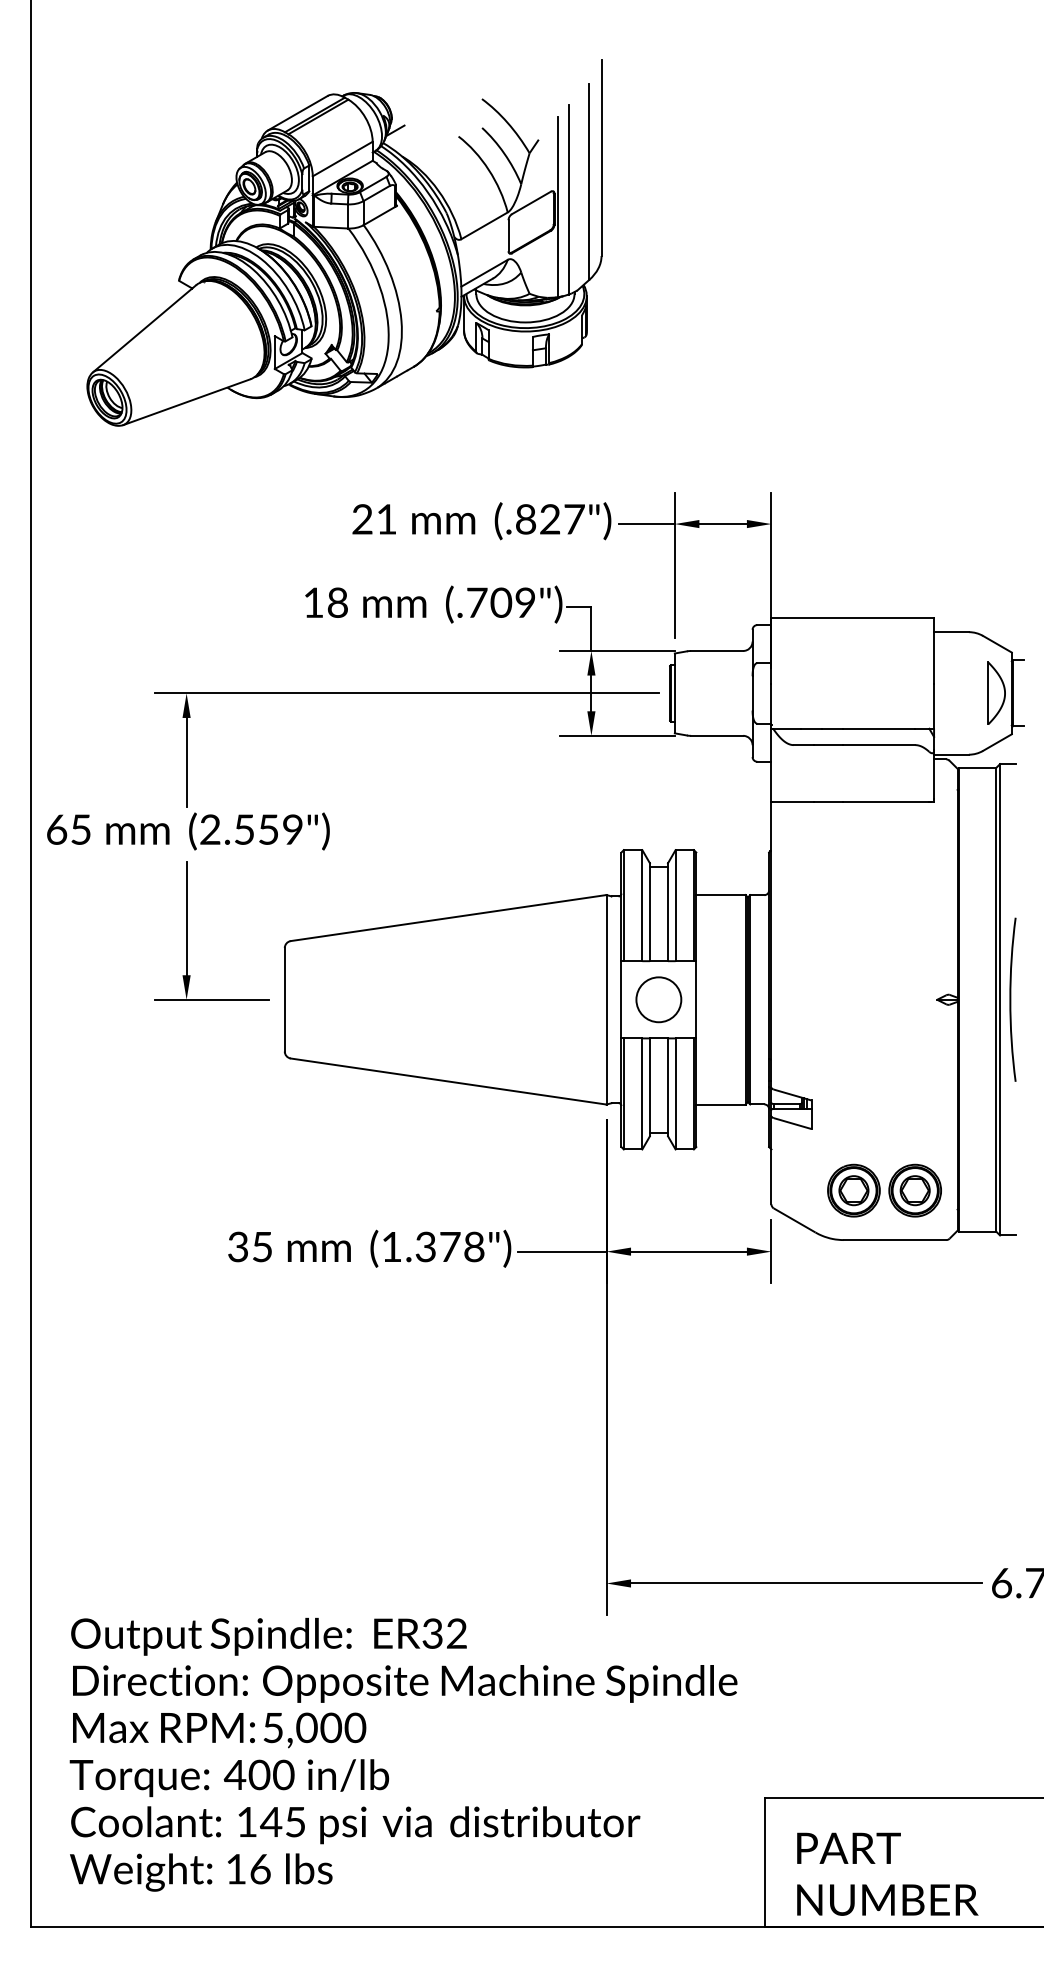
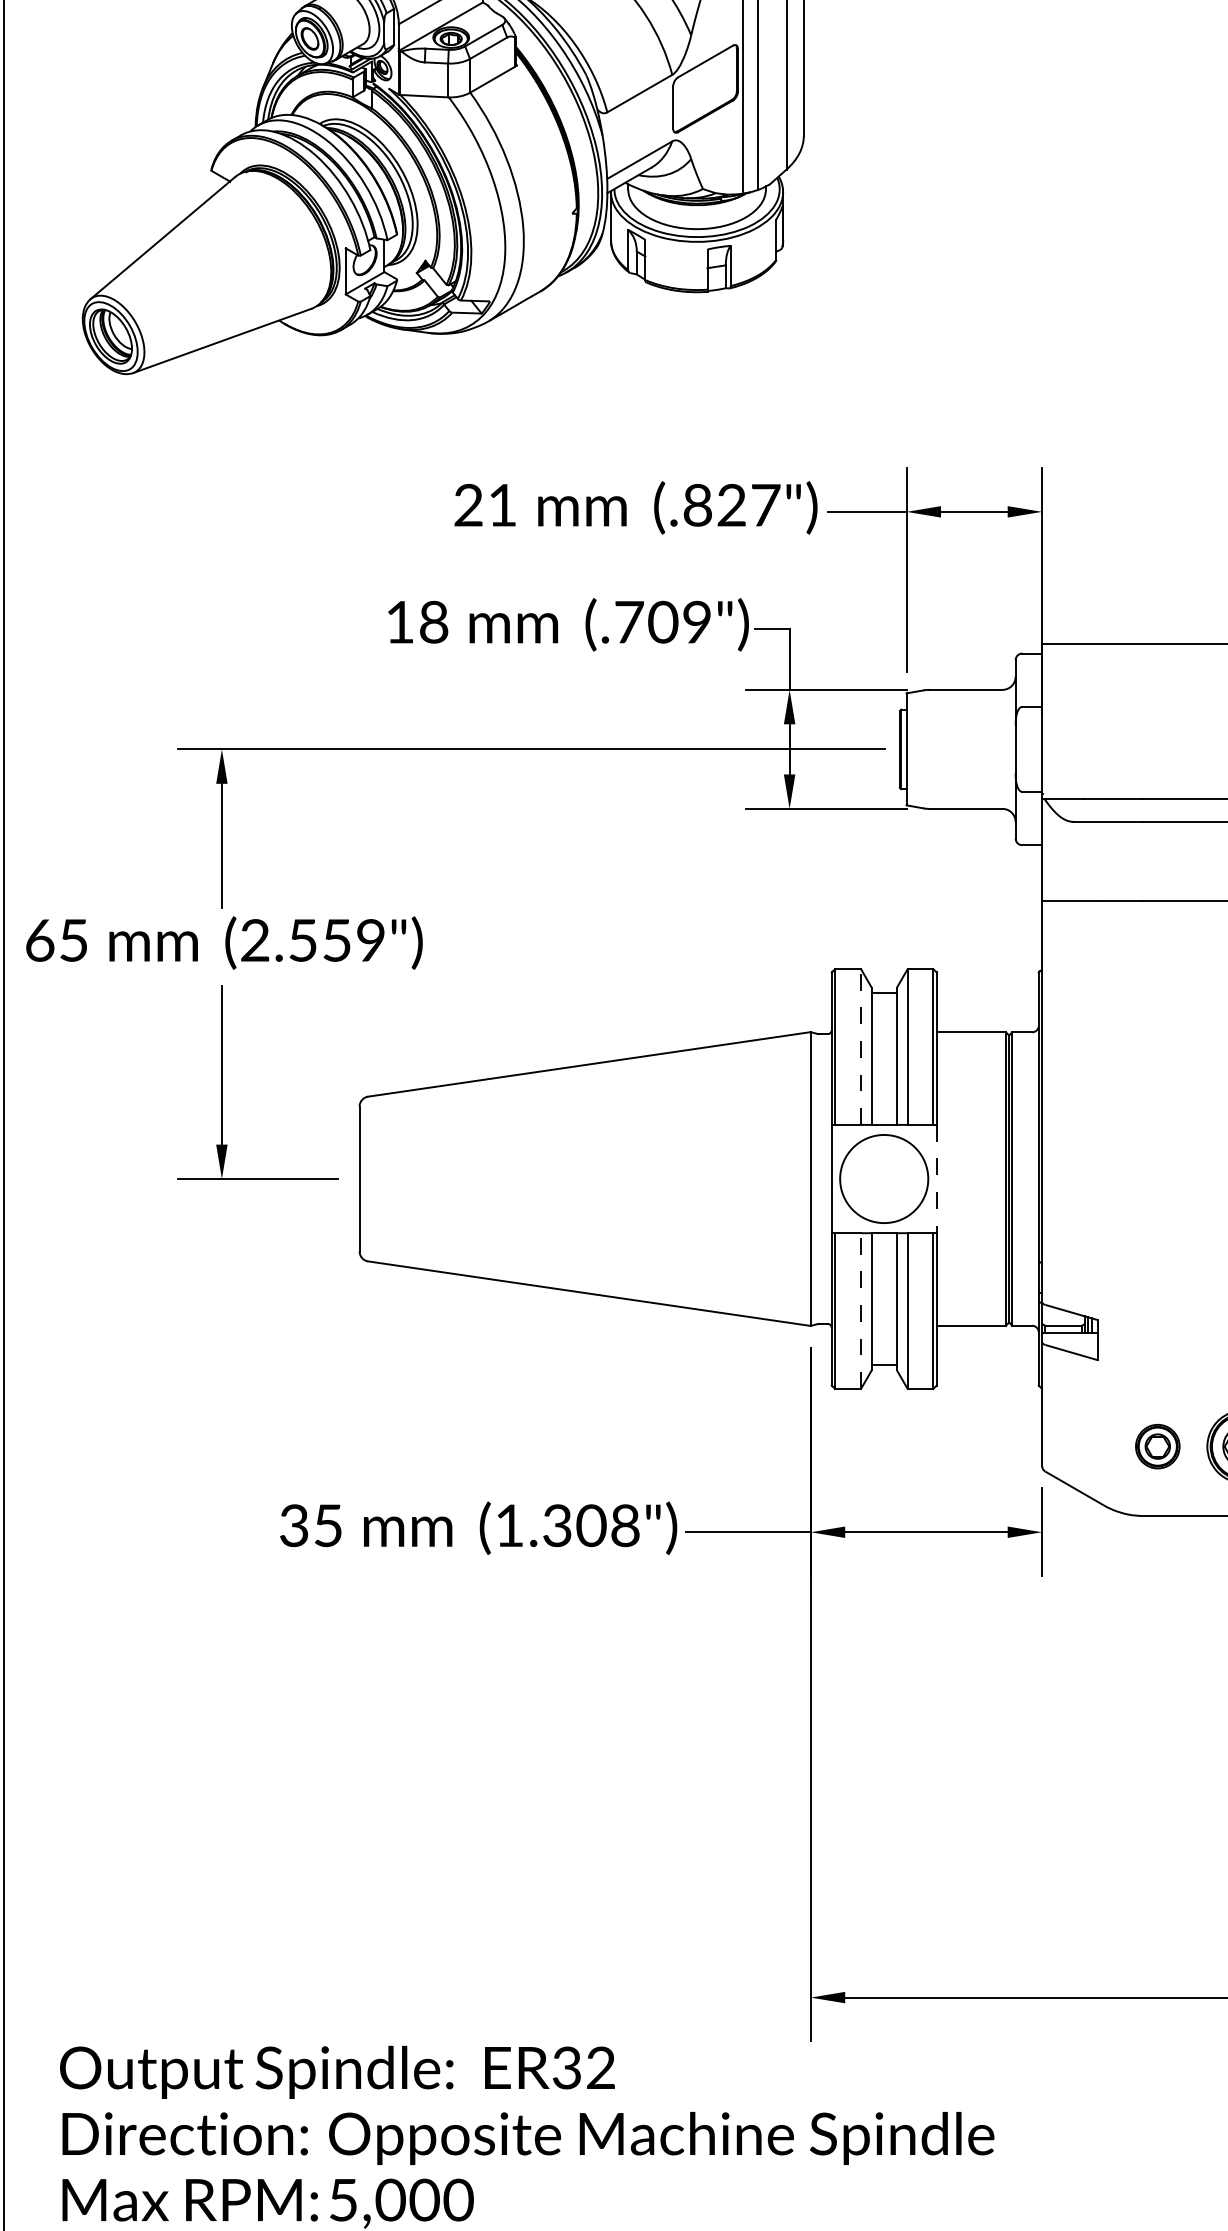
line: (642, 905) -> (861, 1046), solid -> dashed
circle: (658, 999) -> (883, 1178), size x1.4
line: (696, 999) -> (936, 1178), solid -> dashed
line: (642, 1093) -> (861, 1310), solid -> dashed
part: (853, 1190) -> (1157, 1446), size x0.6
text: (449, 1246) -> (590, 1525), (1.378") -> (1.308")

